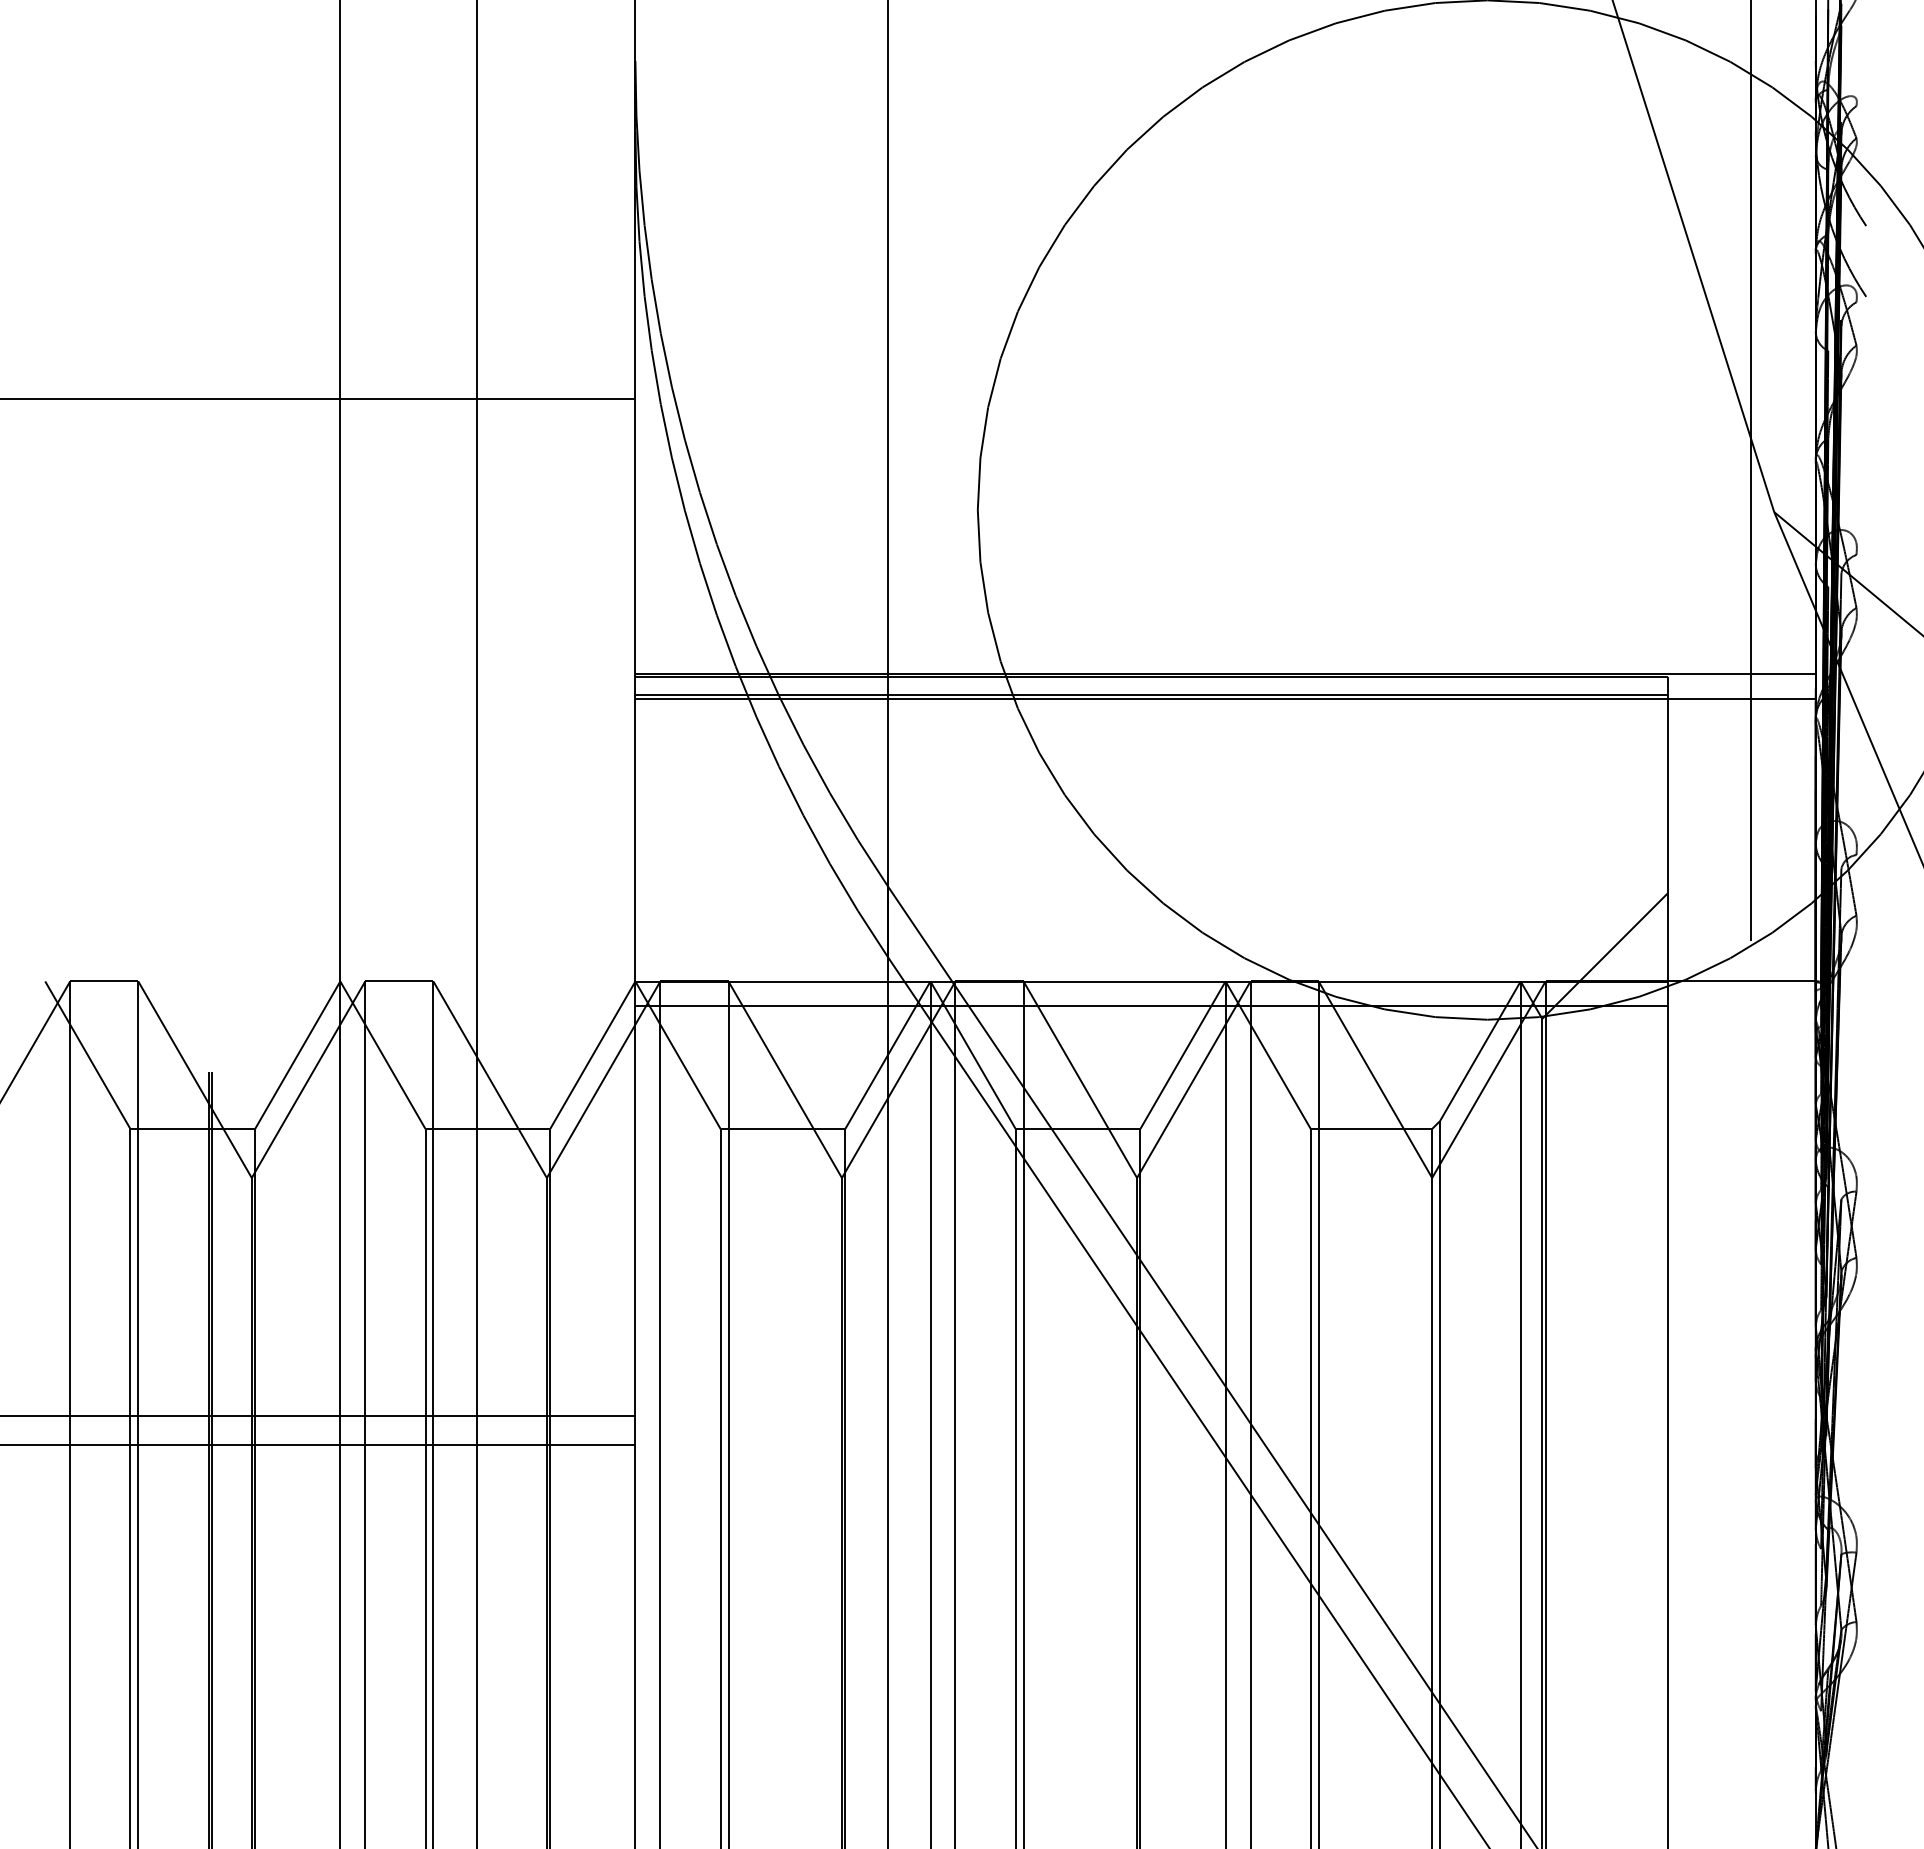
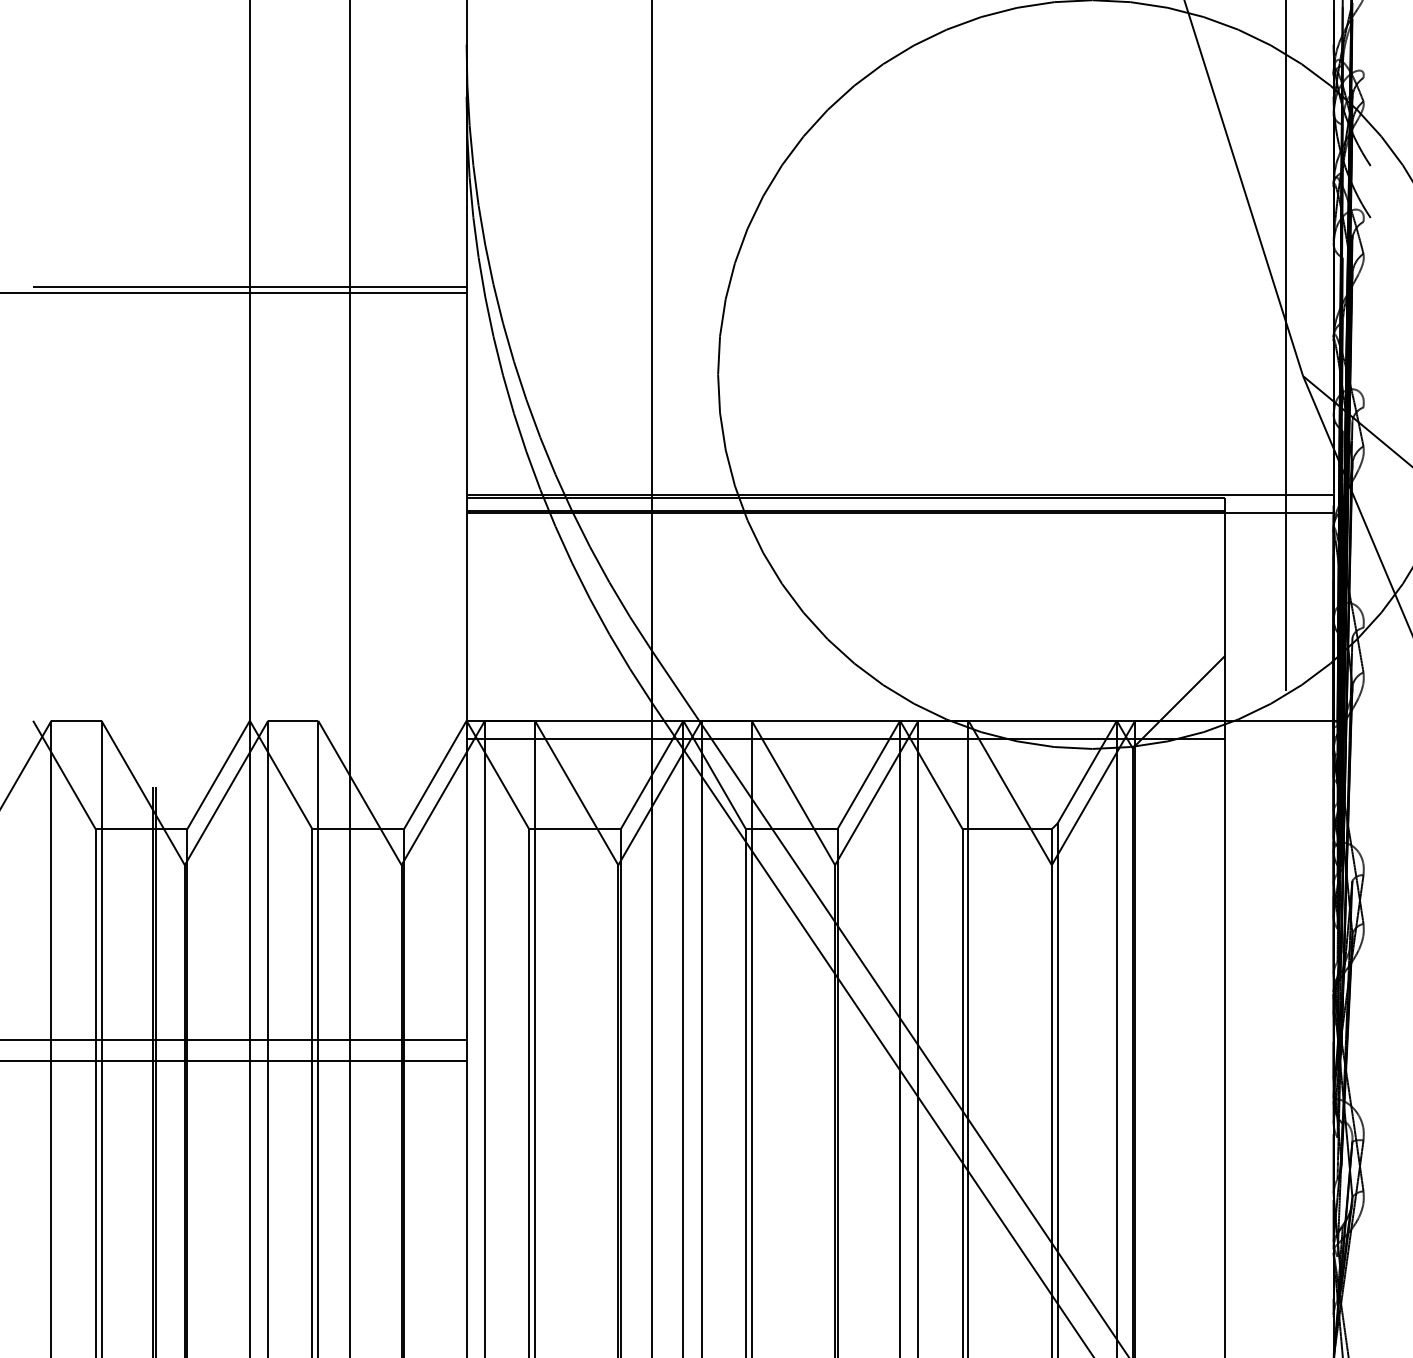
line: (340, 391) -> (250, 287), added

